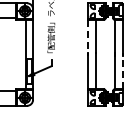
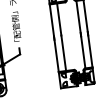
line: (88, 38) -> (52, 22), dashed -> solid
line: (122, 70) -> (90, 49), dashed -> solid

